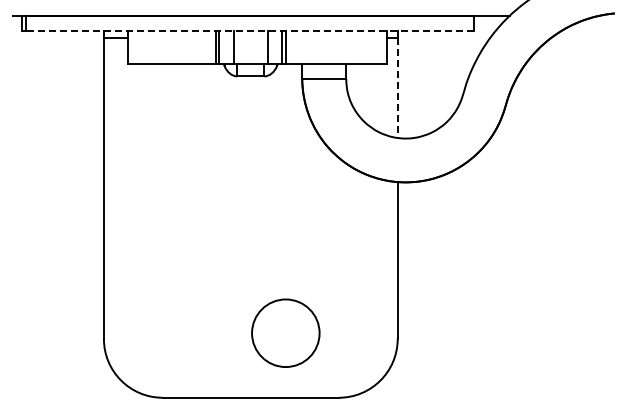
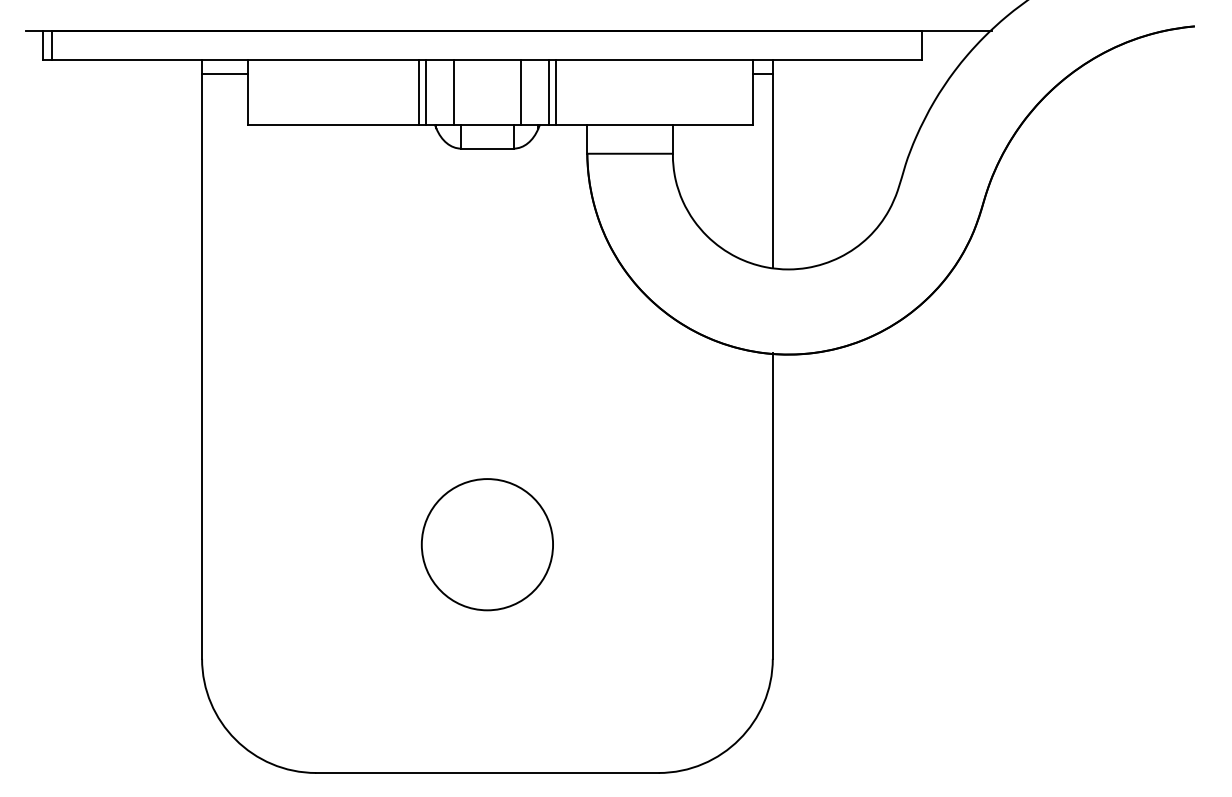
line: (249, 30) -> (484, 59), dashed -> solid
line: (397, 87) -> (772, 170), dashed -> solid
circle: (285, 332) -> (486, 543), moved

